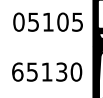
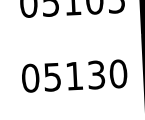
text: (17, 71) -> (30, 77), 65130 -> 05130

